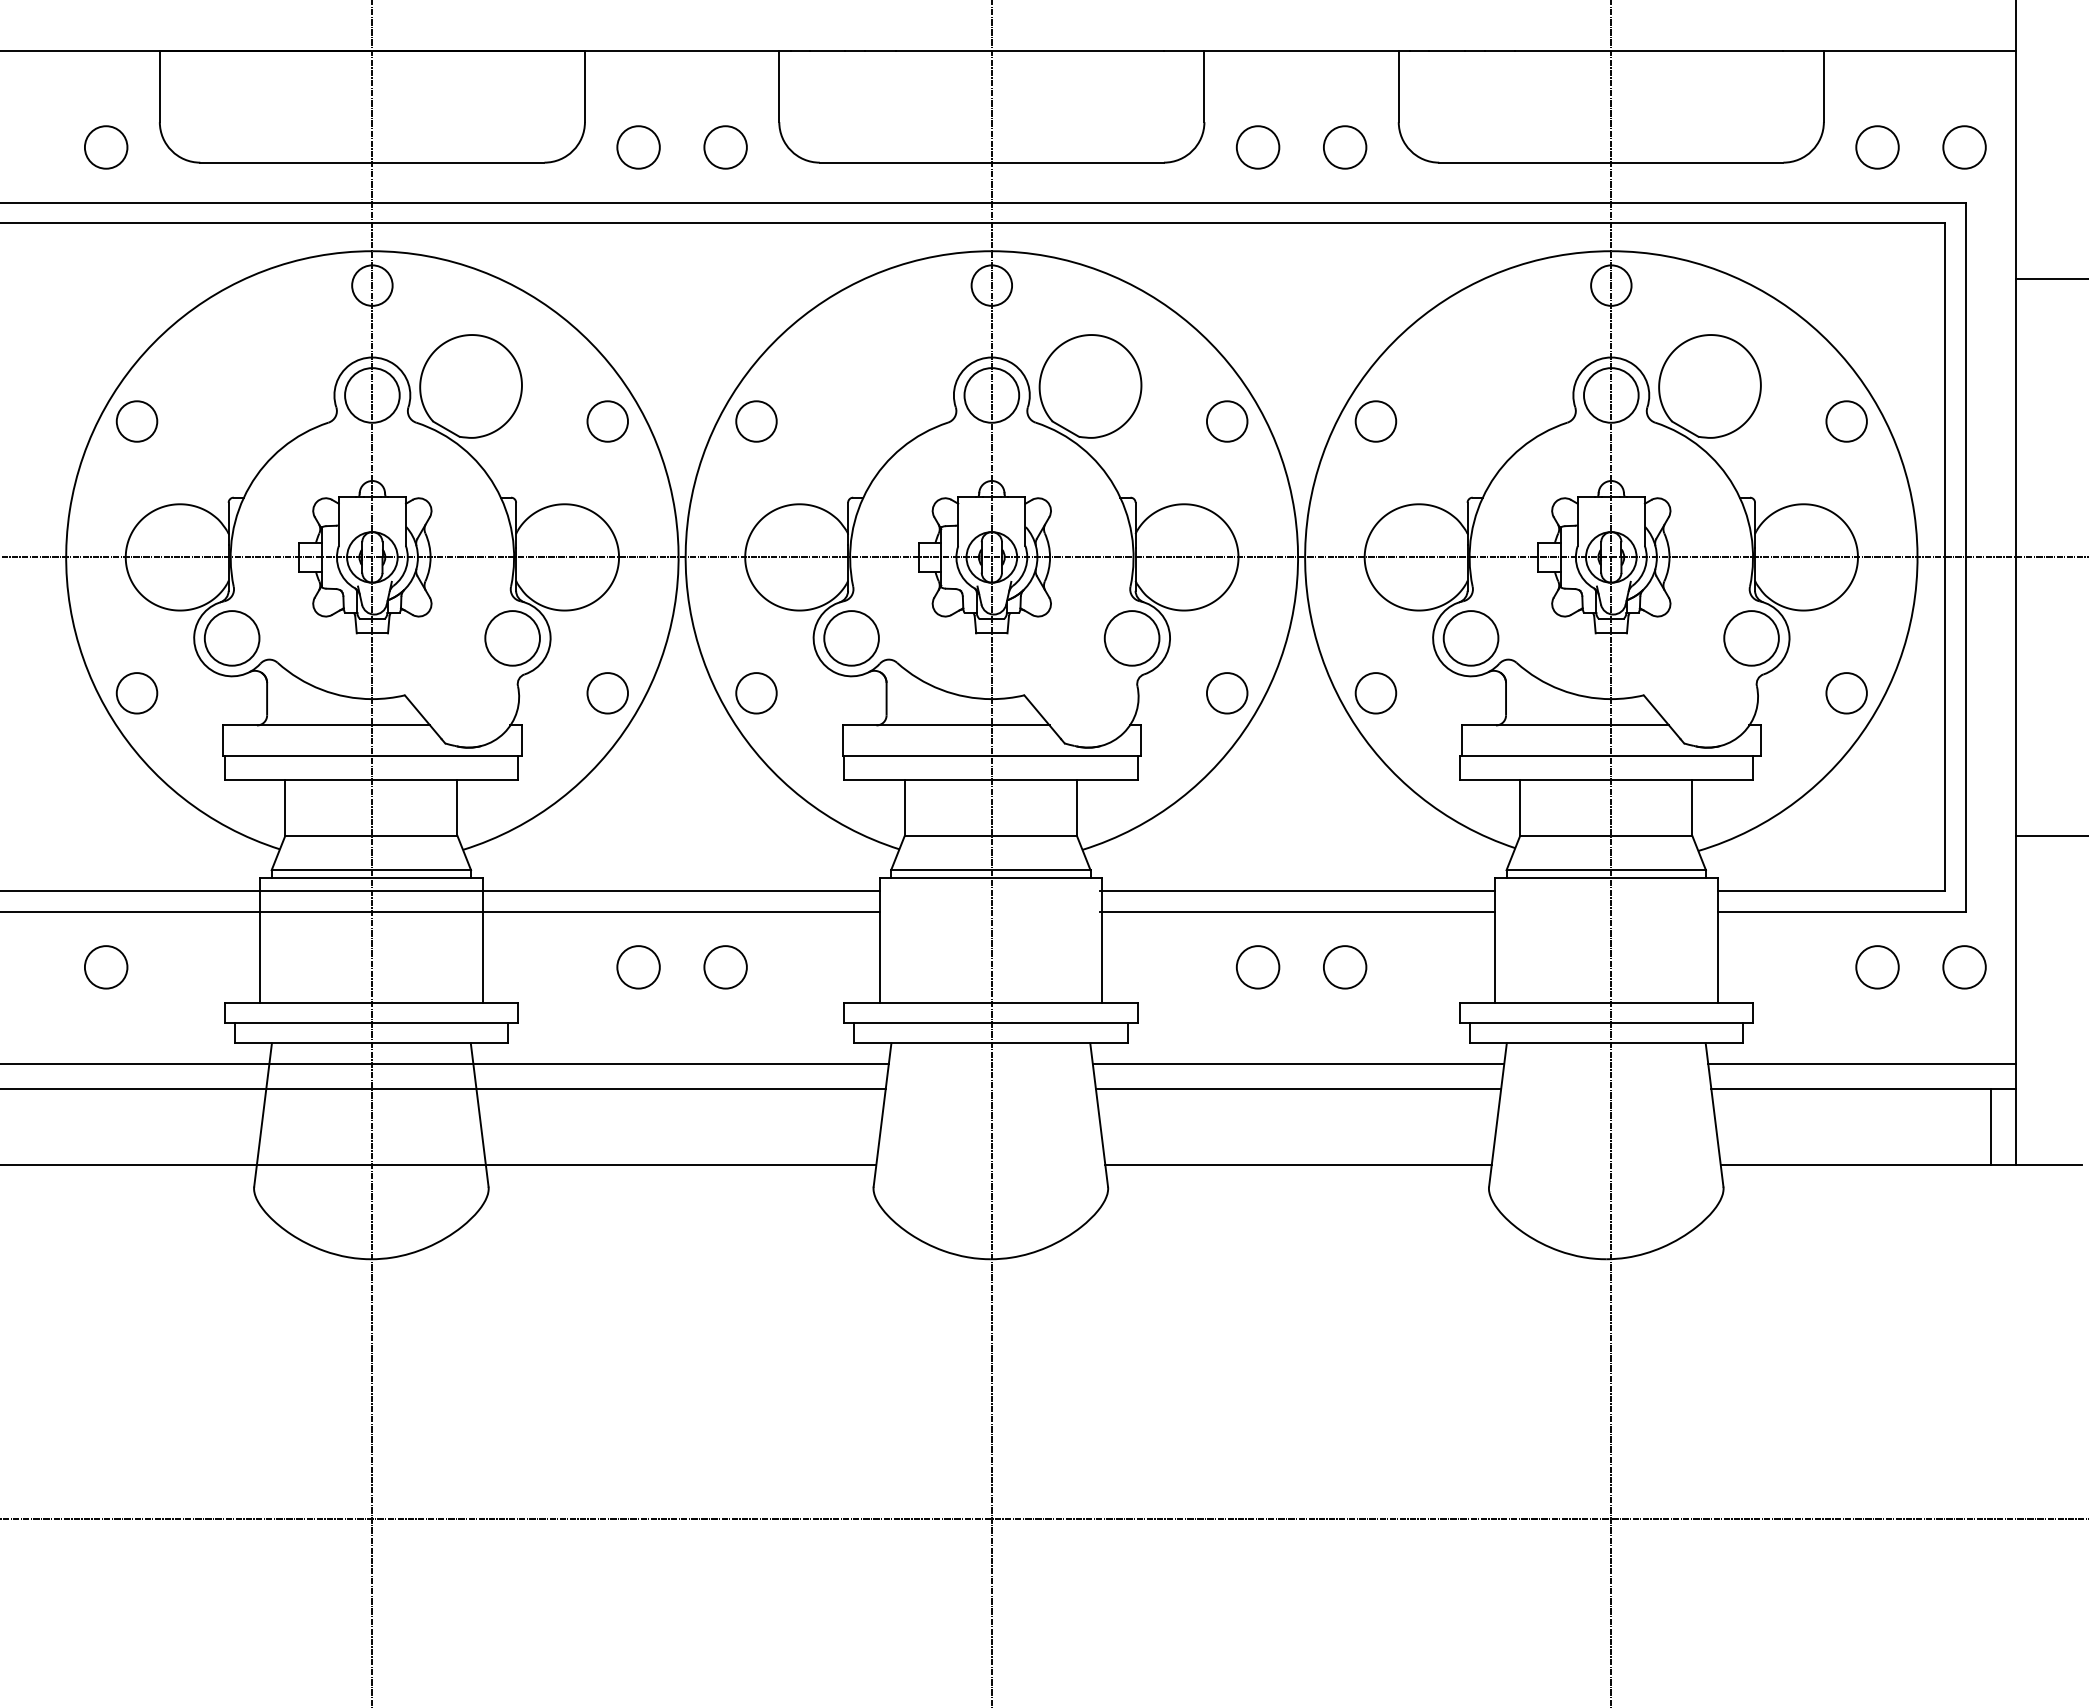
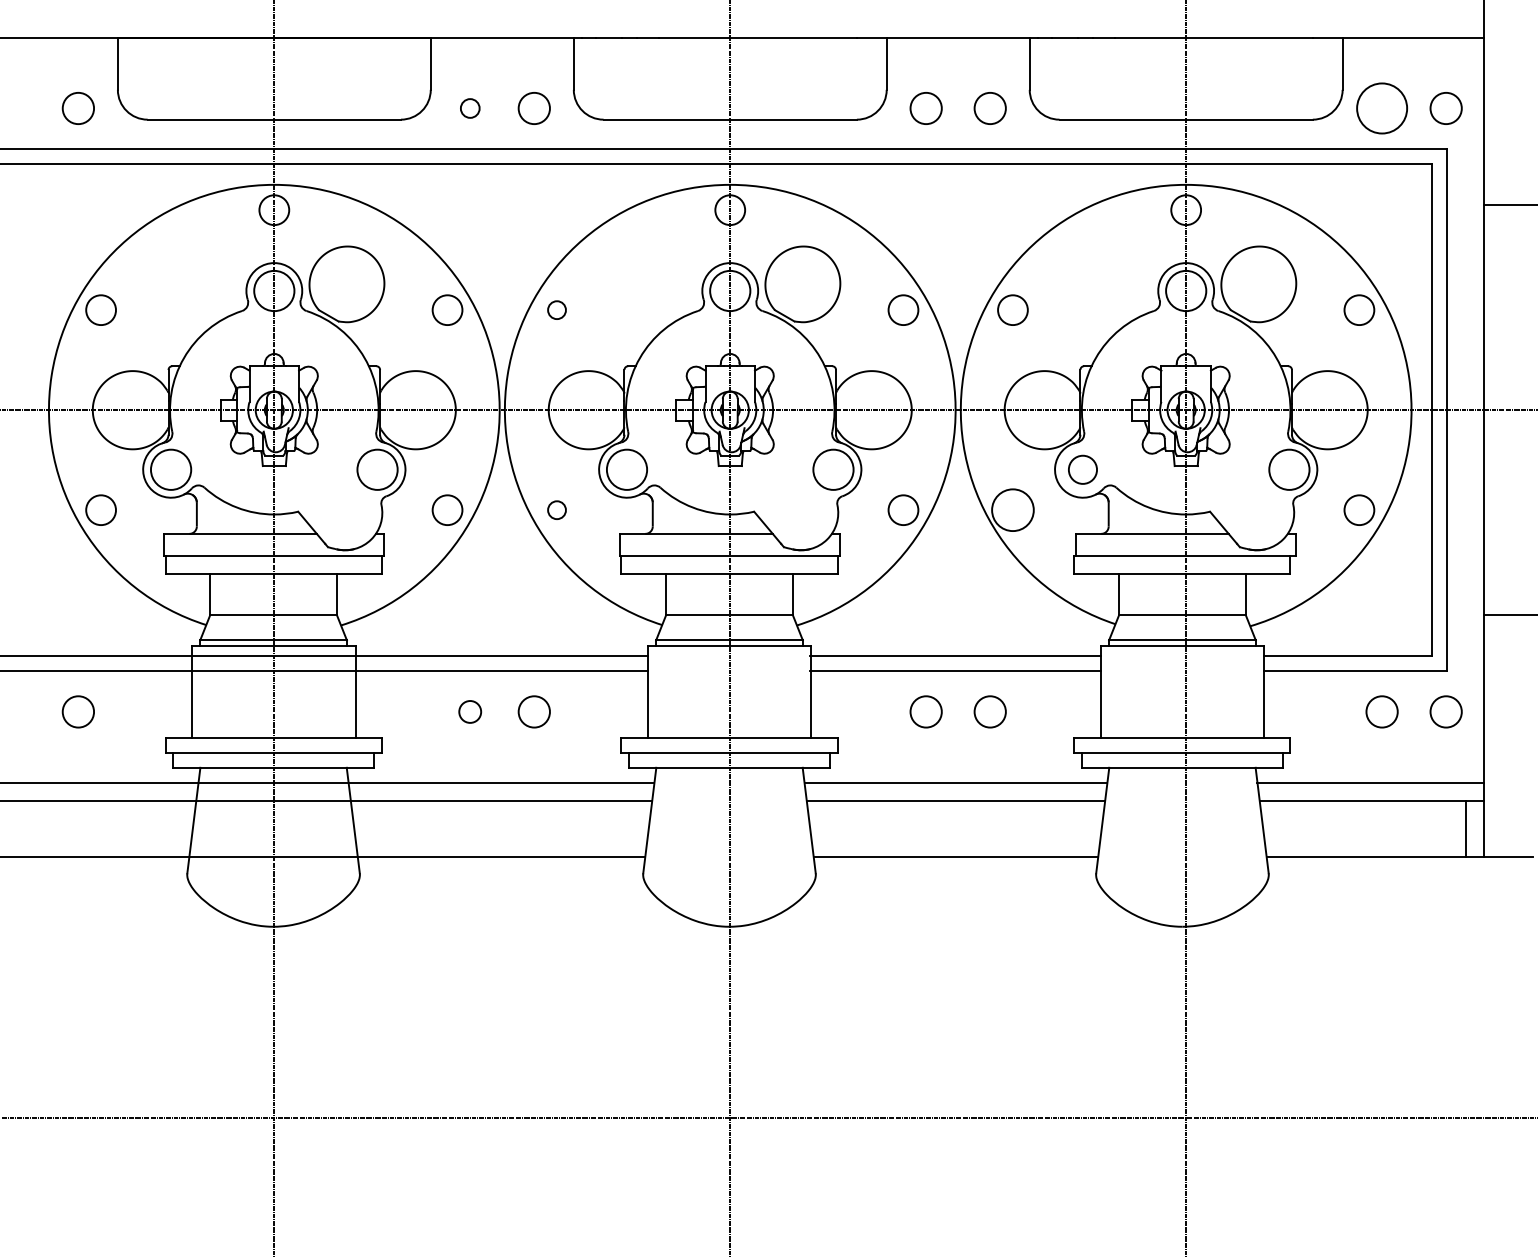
circle: (638, 147) -> (470, 108), size x0.6
circle: (1877, 147) -> (1382, 108), size x1.6
circle: (756, 421) -> (557, 310), size x0.6
circle: (1470, 638) -> (1082, 469), size x0.7
circle: (756, 693) -> (557, 510), size x0.6
circle: (1375, 693) -> (1012, 510), size x1.4
circle: (638, 967) -> (470, 712), size x0.7

